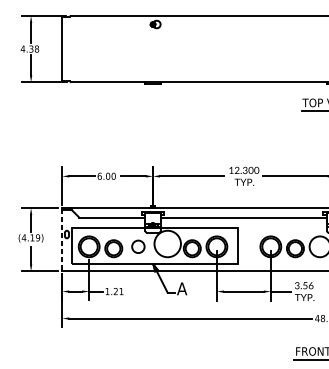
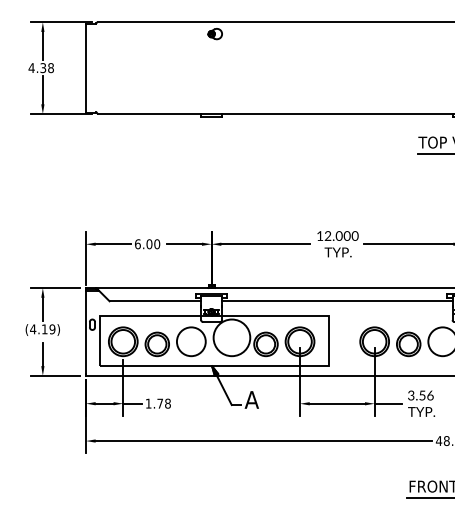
text: (244, 170) -> (338, 235), 12.300 -> 12.000
line: (61, 240) -> (85, 332), dashed -> solid
circle: (137, 246) -> (190, 341), size x1.67
text: (118, 291) -> (163, 403), 1.21 -> 1.78

